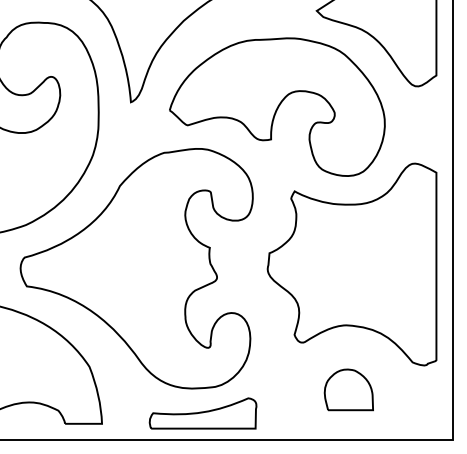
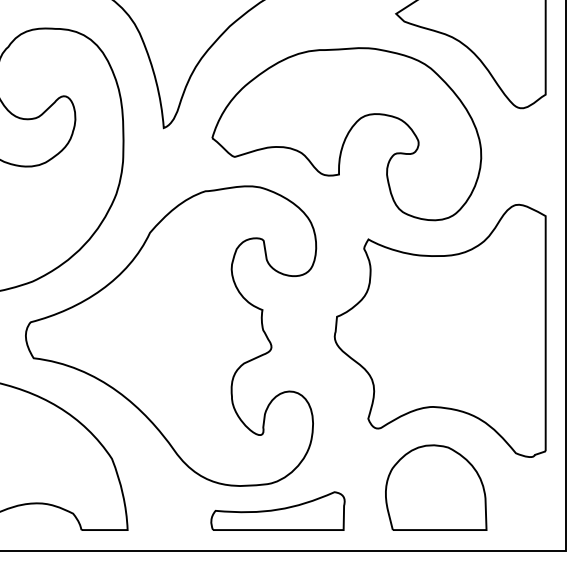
part: (349, 389) -> (436, 487), size x1.67
part: (202, 412) -> (277, 510), moved

